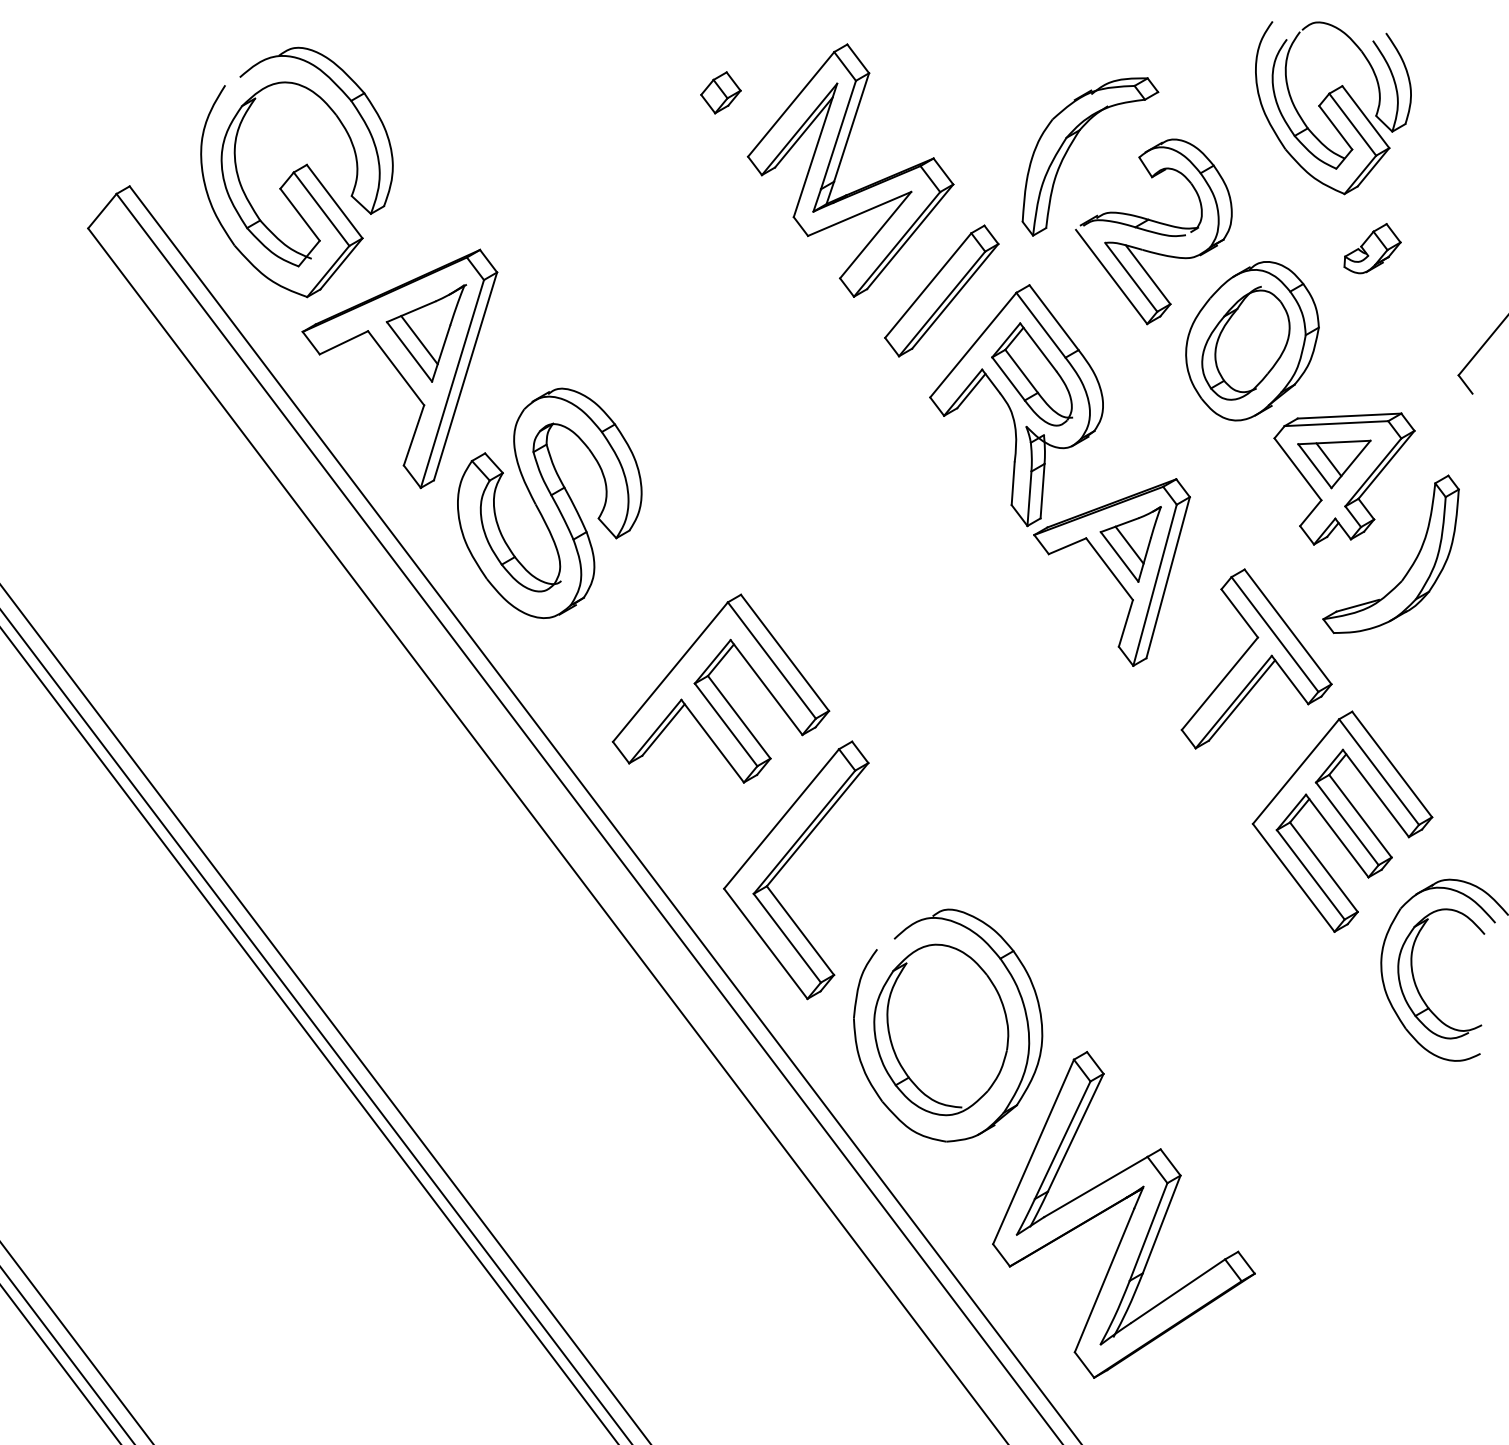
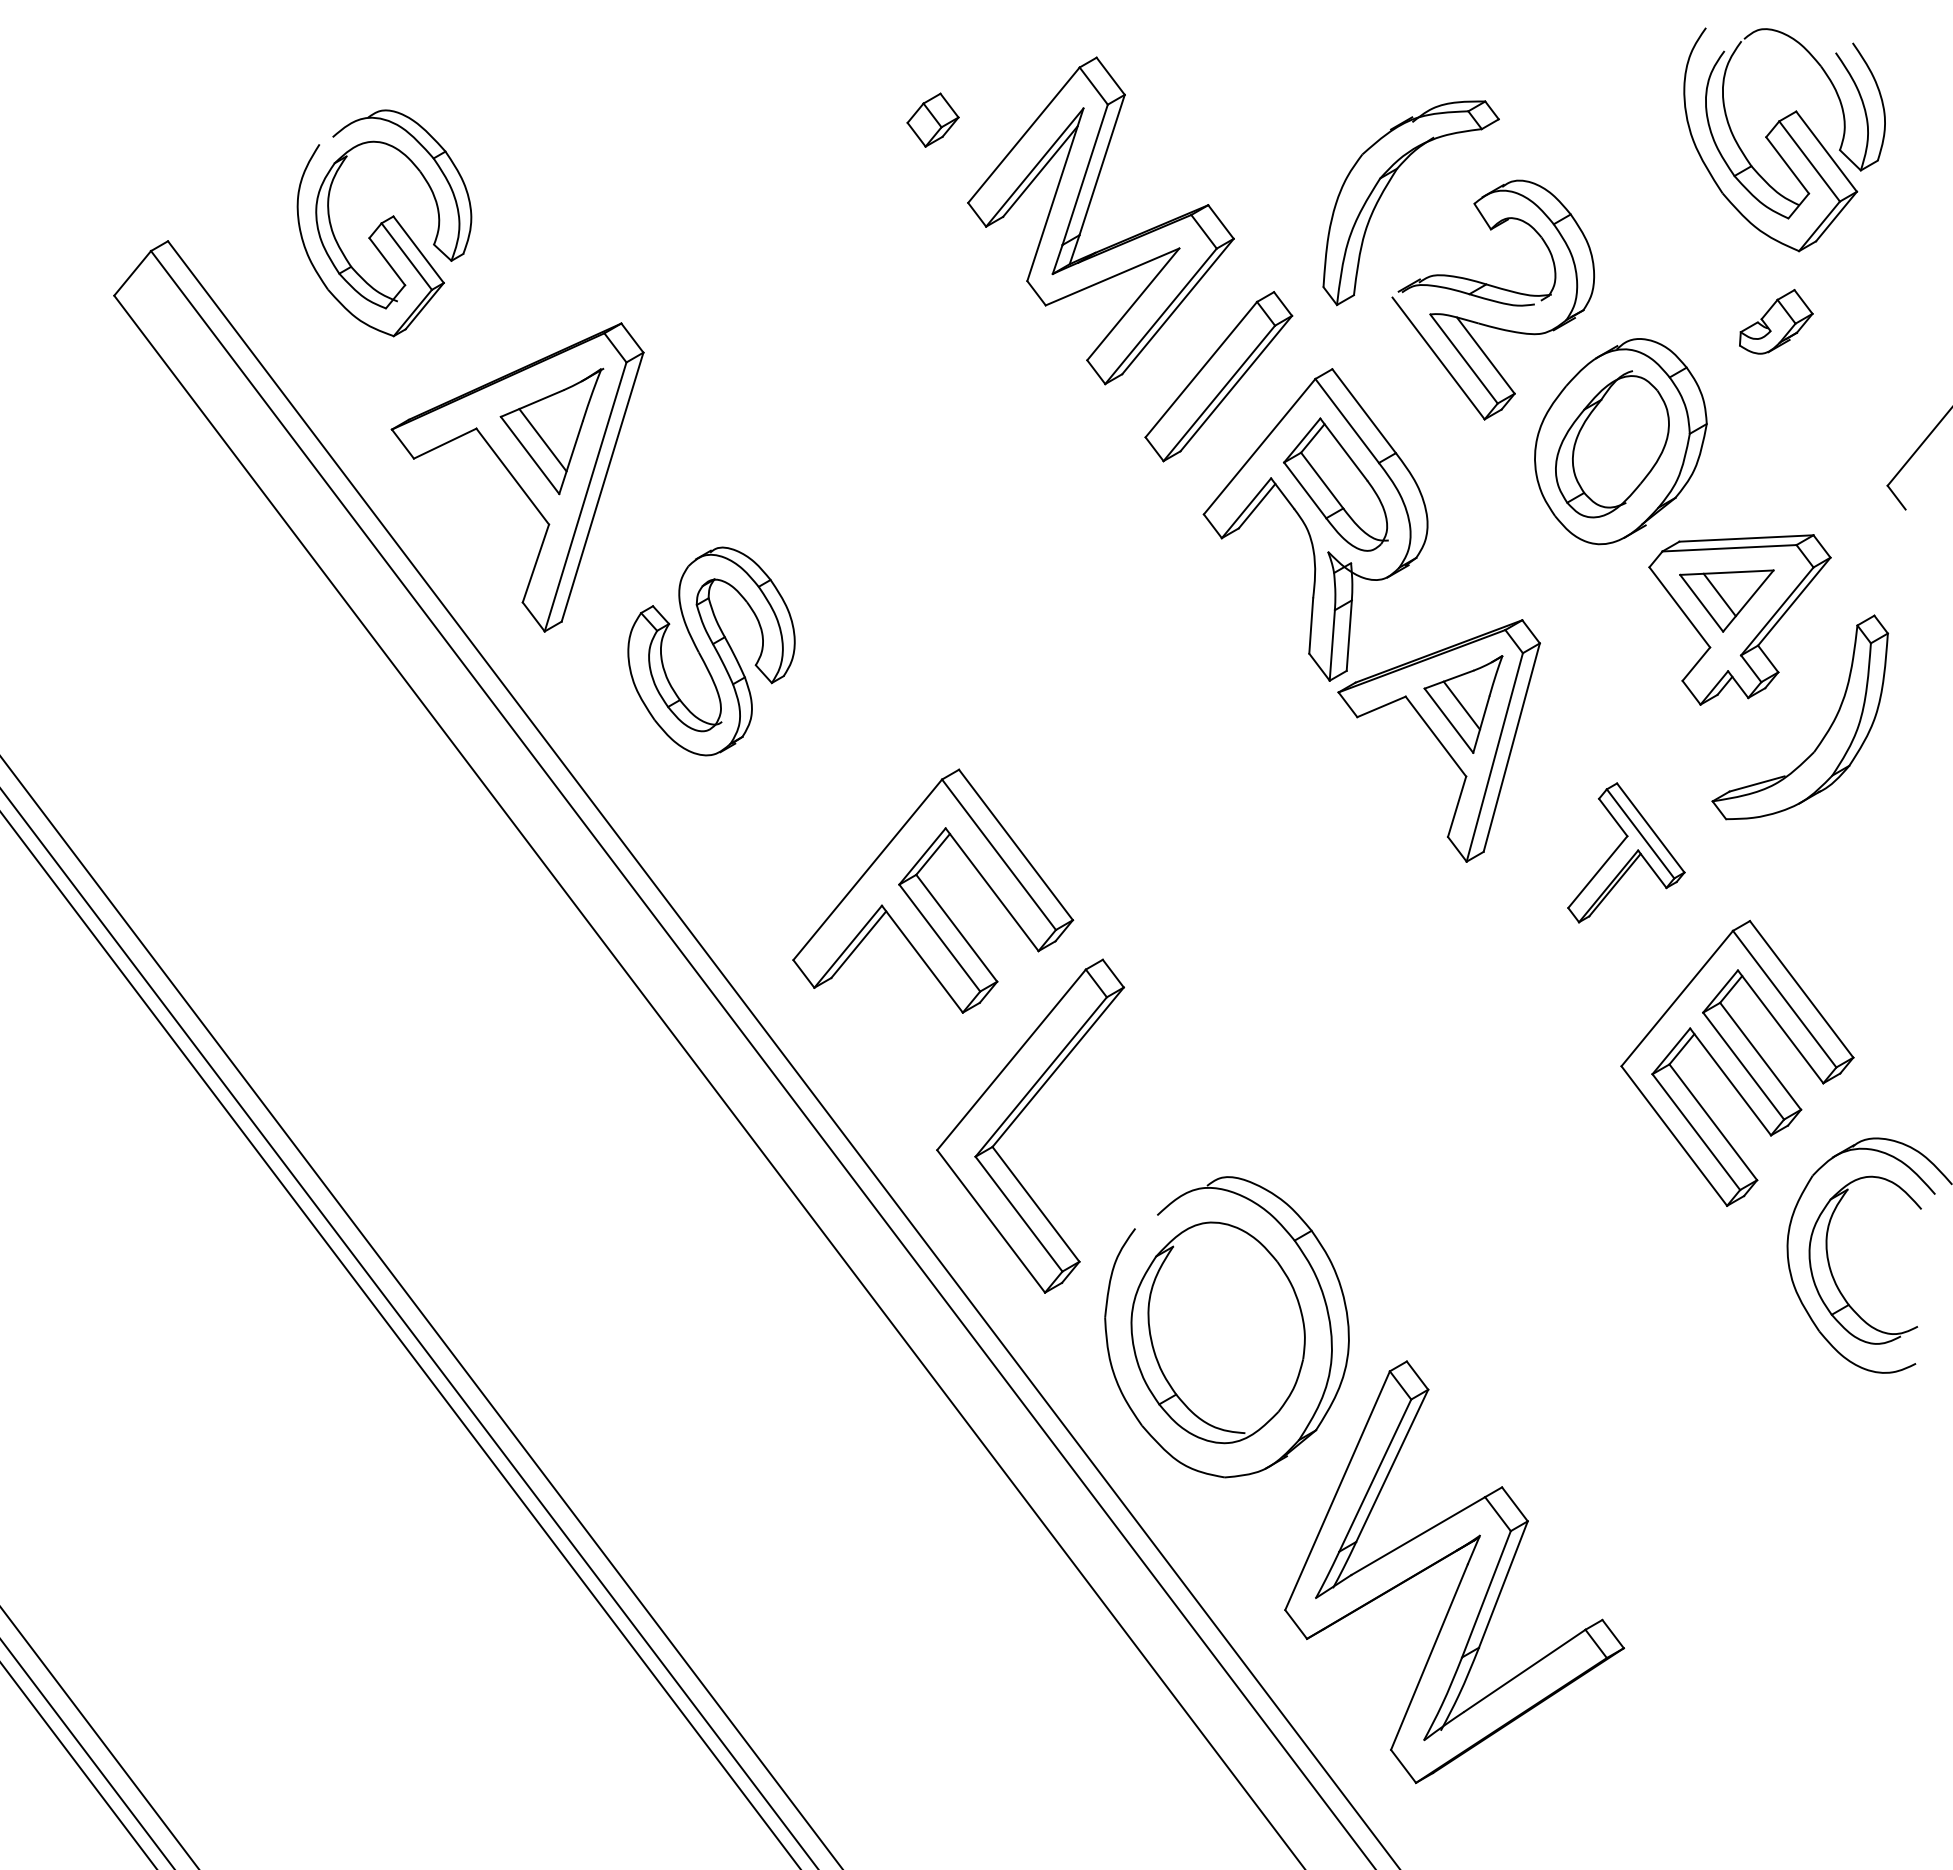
part: (1333, 107) -> (1784, 139), moved
part: (297, 172) -> (384, 223), size x0.7
part: (549, 503) -> (711, 651), size x0.7
part: (1256, 658) -> (1626, 852), size x0.6

